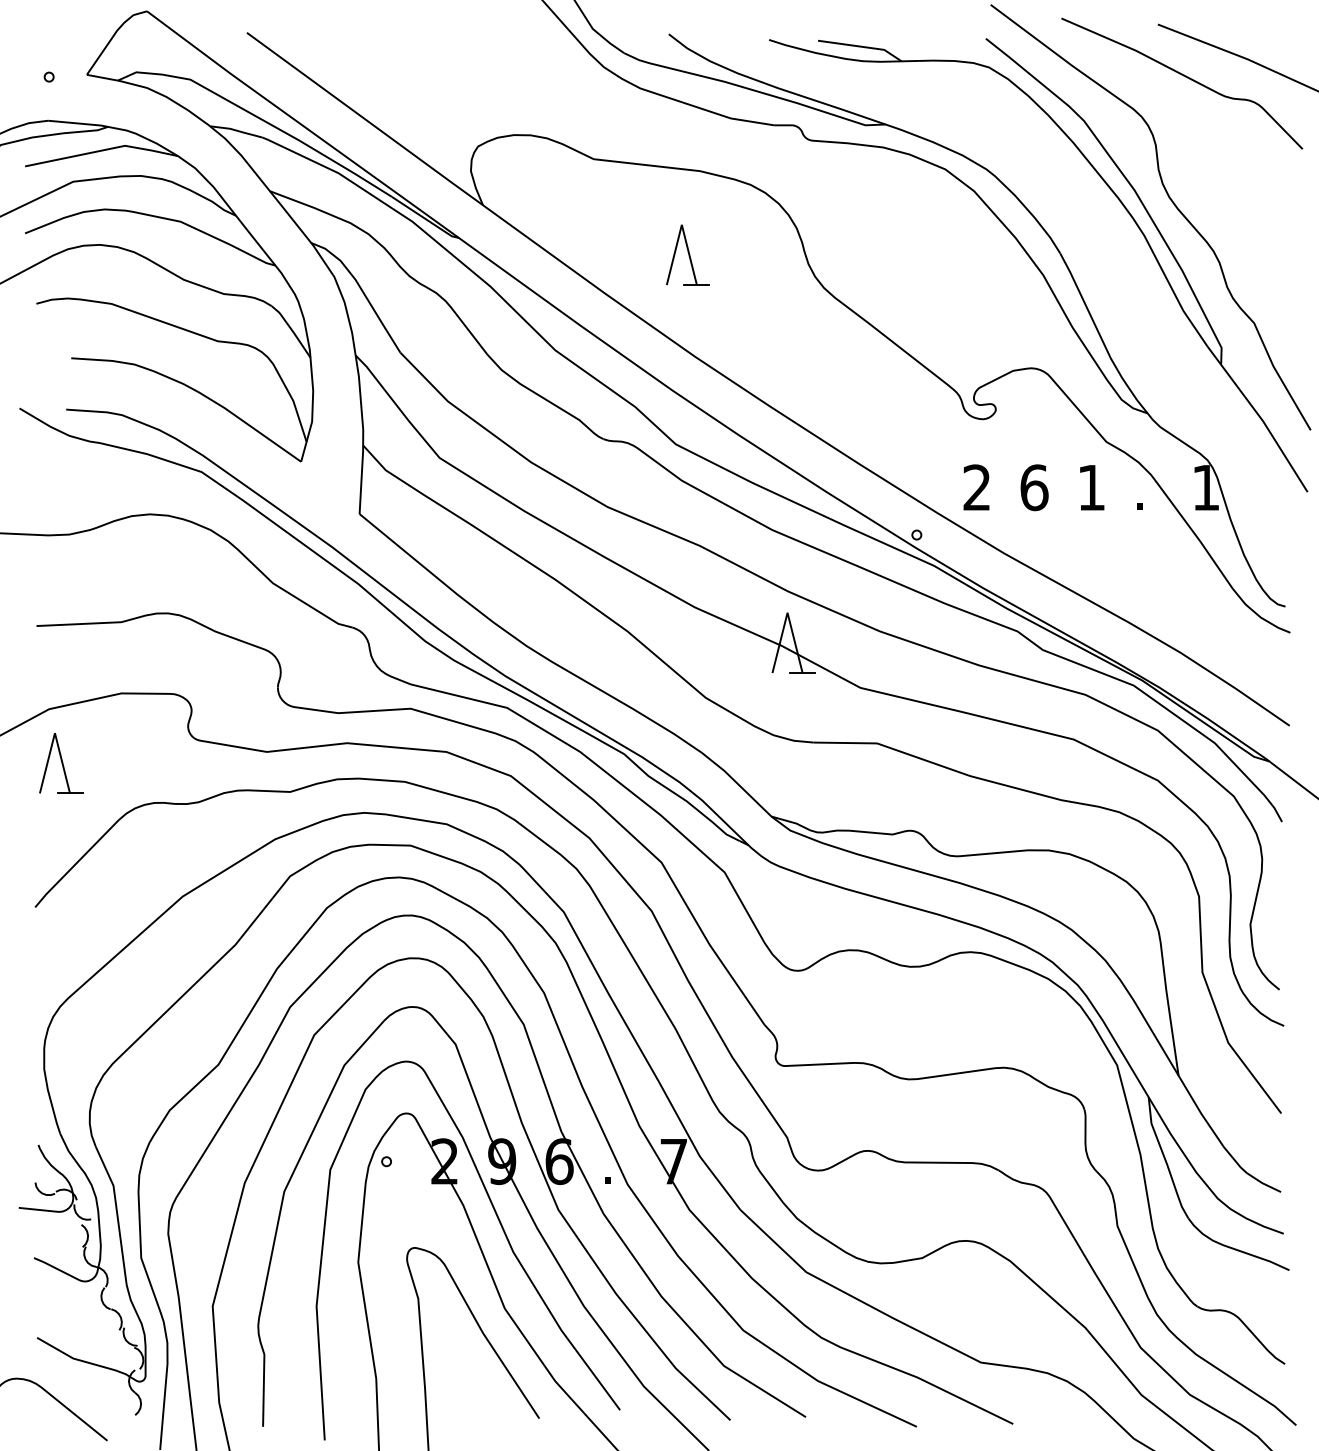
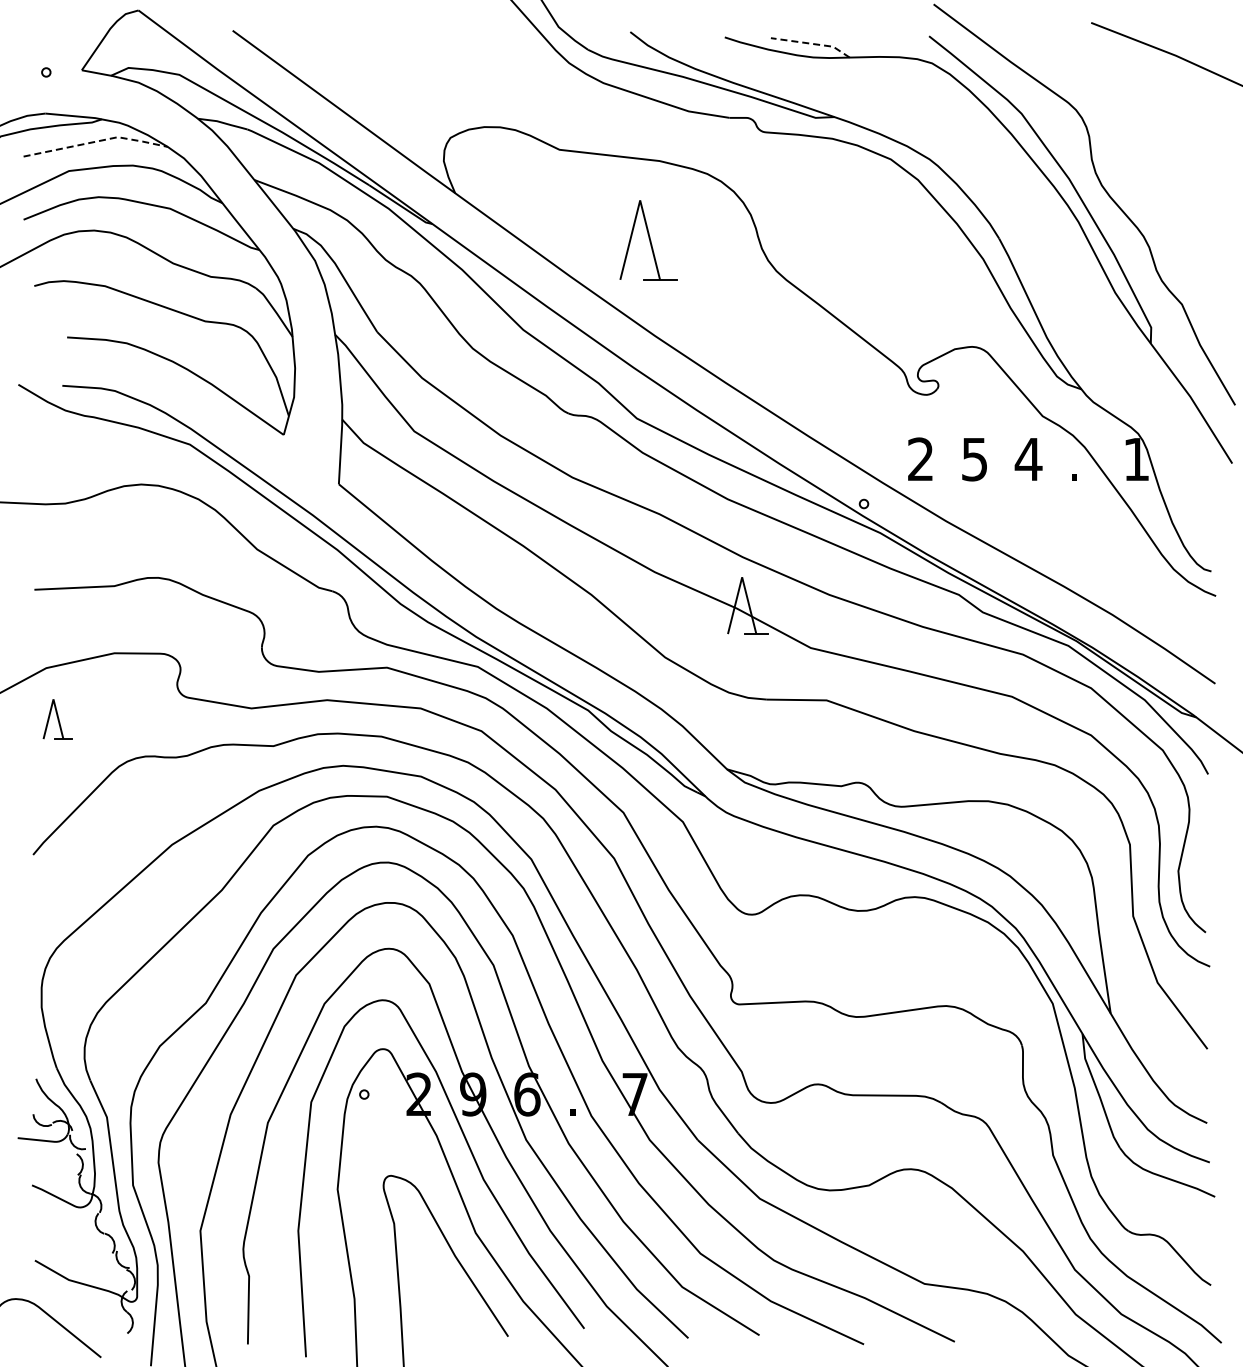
line: (861, 46) -> (811, 43), solid -> dashed
curve: (1184, 77) -> (1116, 72), removed
line: (103, 150) -> (97, 141), solid -> dashed
part: (688, 254) -> (648, 239), size x1.4
text: (1034, 487) -> (974, 459), 6 -> 5
text: (1091, 487) -> (1028, 459), 1 -> 4
part: (61, 763) -> (57, 719), size x0.7

